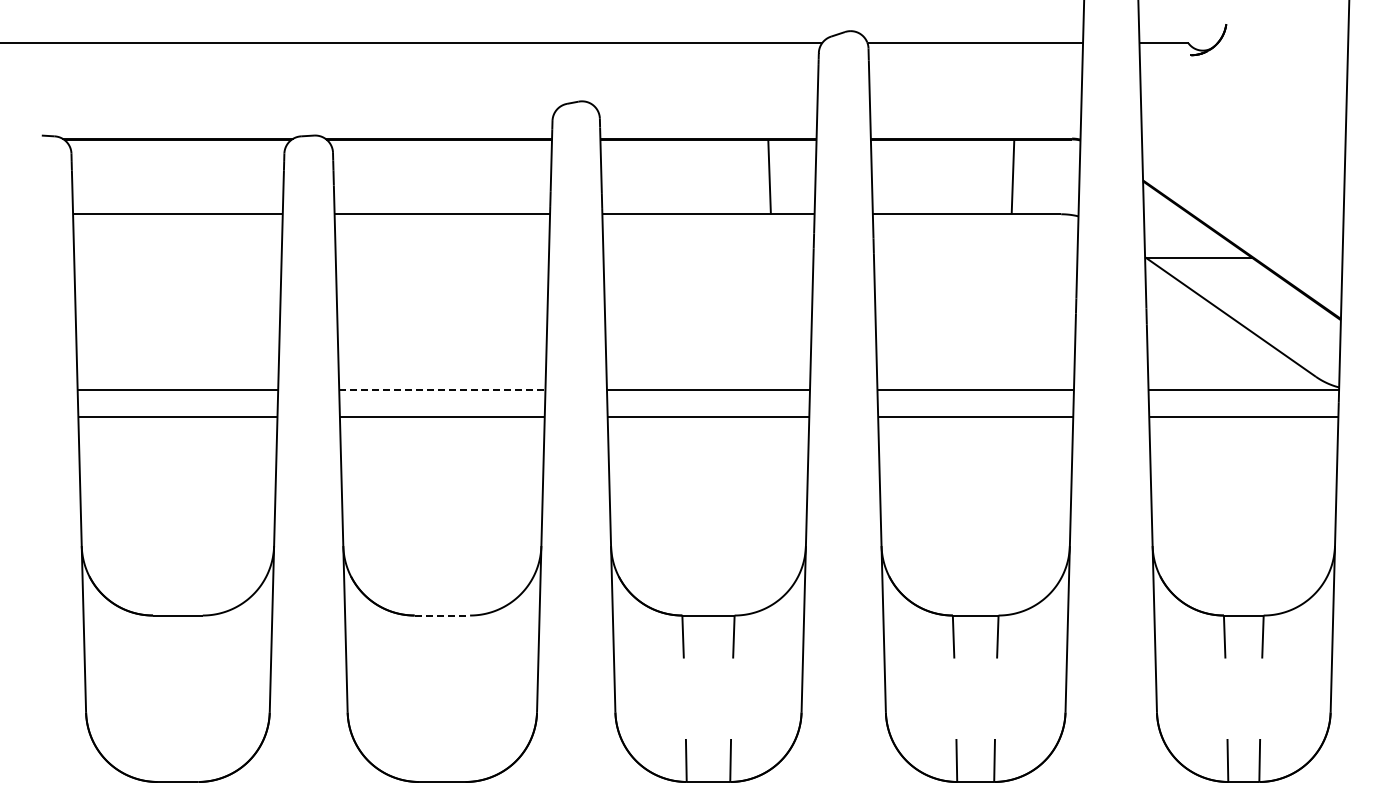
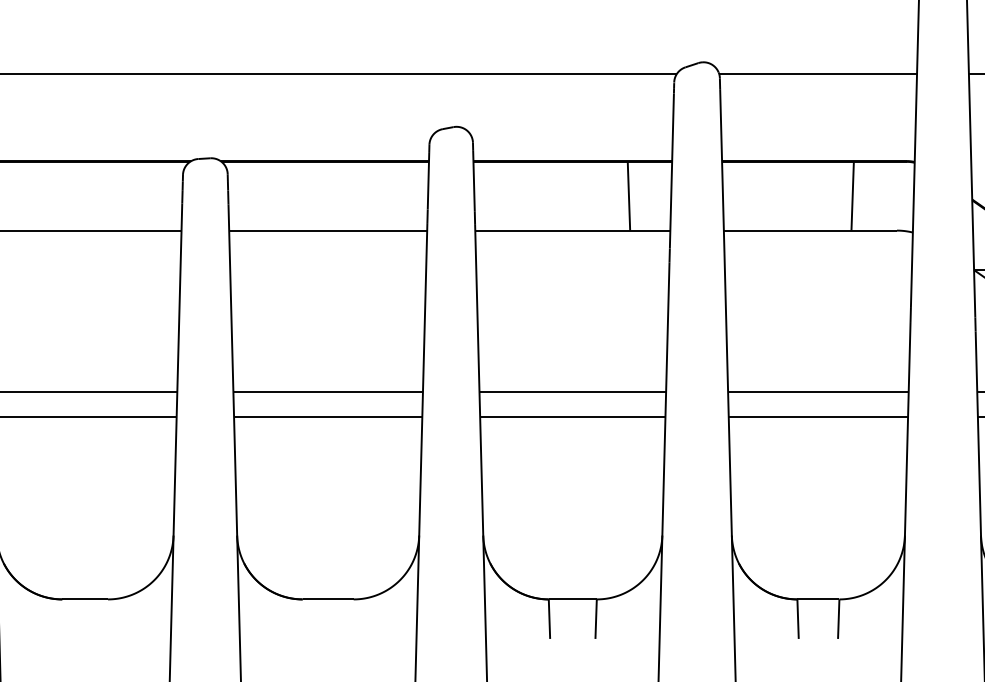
line: (442, 389) -> (328, 391), dashed -> solid
line: (442, 615) -> (328, 599), dashed -> solid

